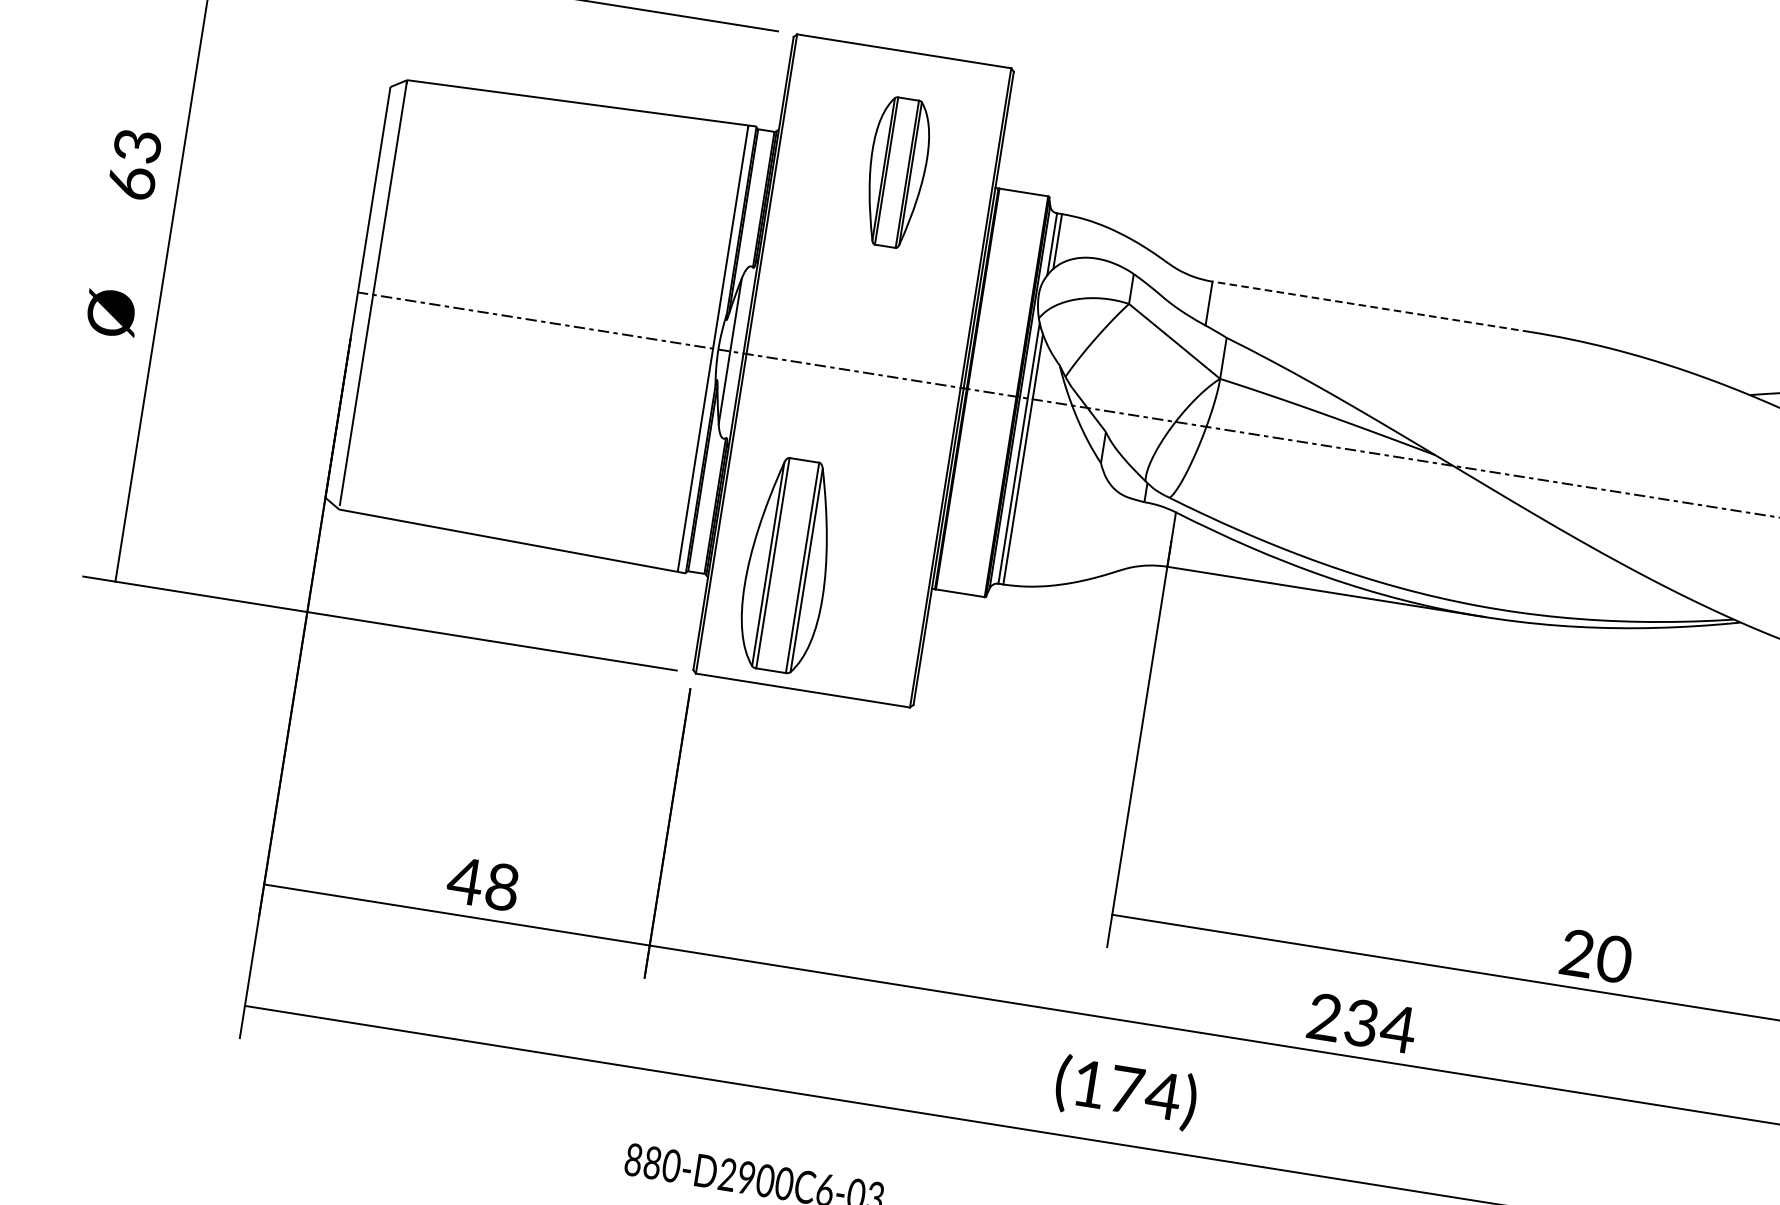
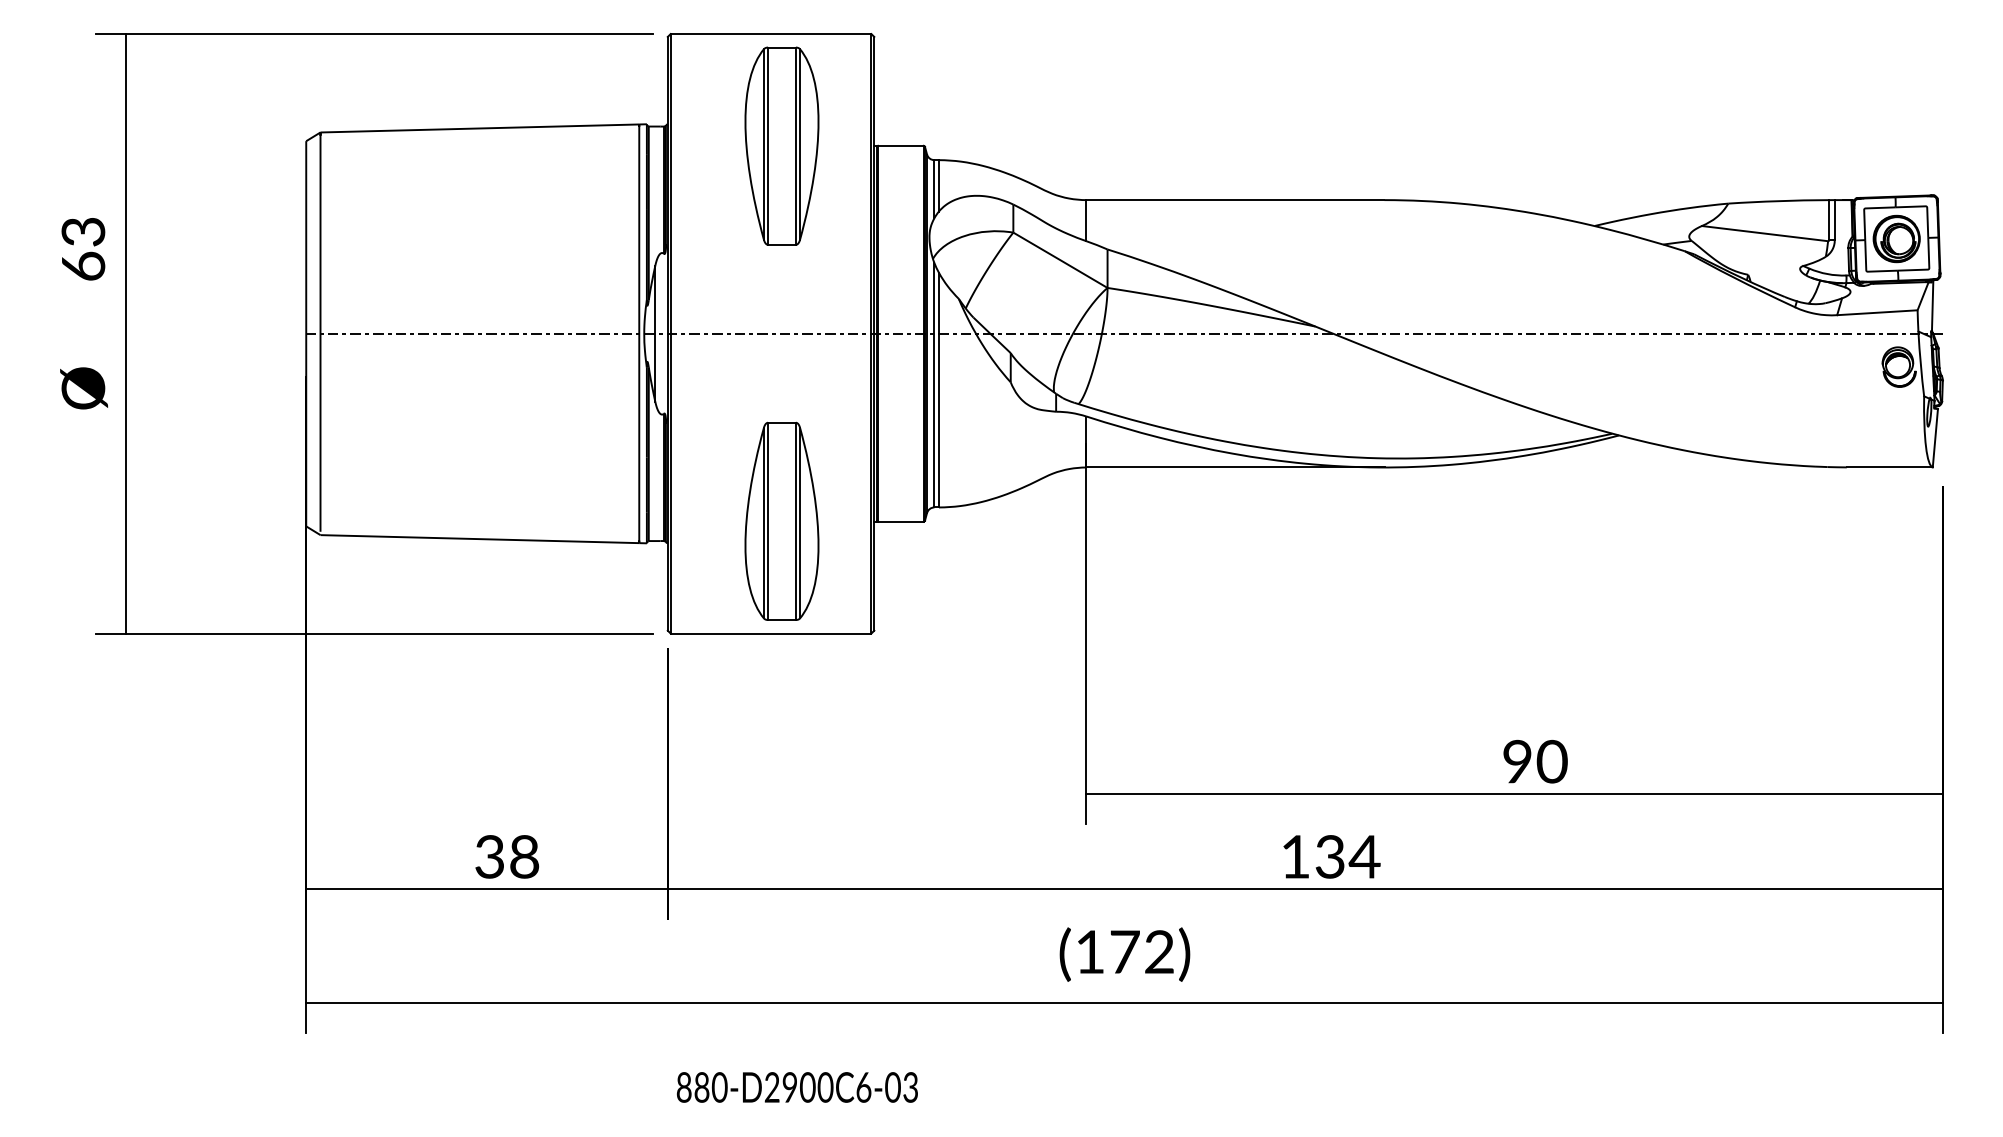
part: (896, 171) -> (781, 145), size x1.43
line: (1371, 307) -> (1235, 200), dashed -> solid
part: (787, 564) -> (781, 520), moved
text: (465, 880) -> (489, 856), 48 -> 38
text: (1577, 953) -> (1517, 761), 20 -> 90
text: (1324, 1016) -> (1295, 856), 234 -> 134
text: (1163, 1095) -> (1159, 951), (174) -> (172)

